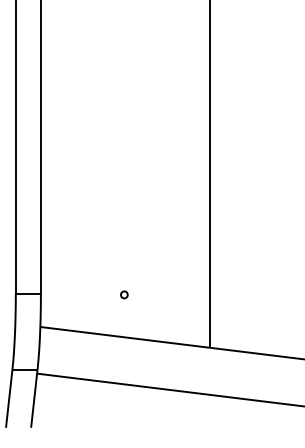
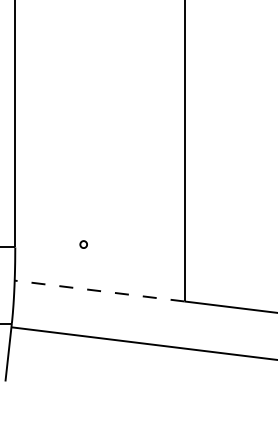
part: (124, 294) -> (83, 244), moved
line: (125, 337) -> (99, 291), solid -> dashed

